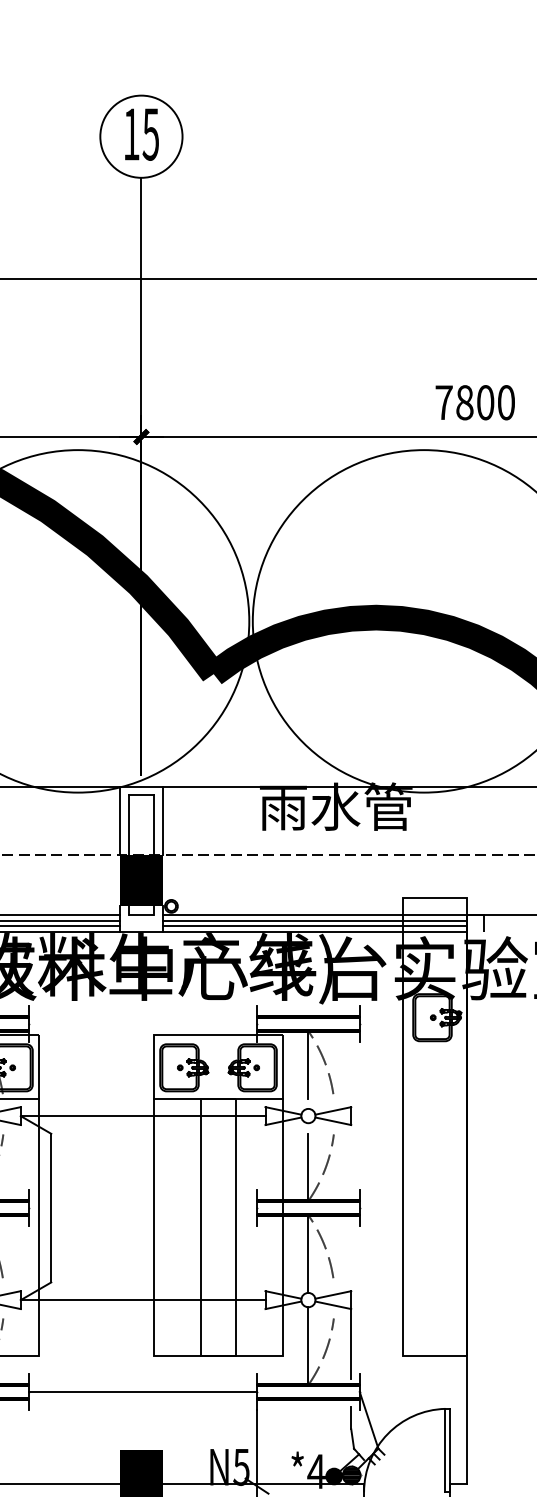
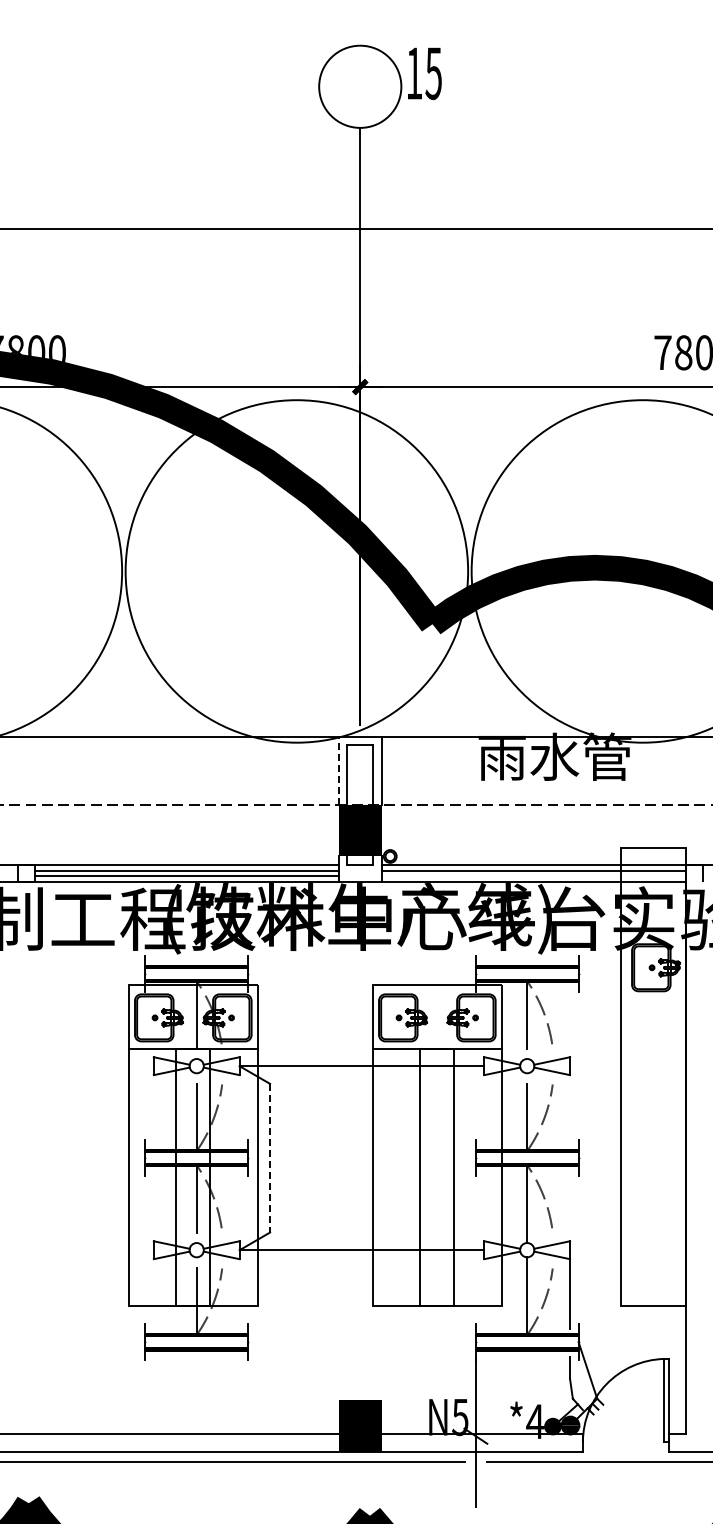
text: (141, 134) -> (424, 73), moved
line: (119, 820) -> (338, 770), solid -> dashed
line: (314, 926) -> (533, 876), removed
line: (51, 1208) -> (270, 1158), solid -> dashed
line: (142, 1392) -> (361, 1342), removed

